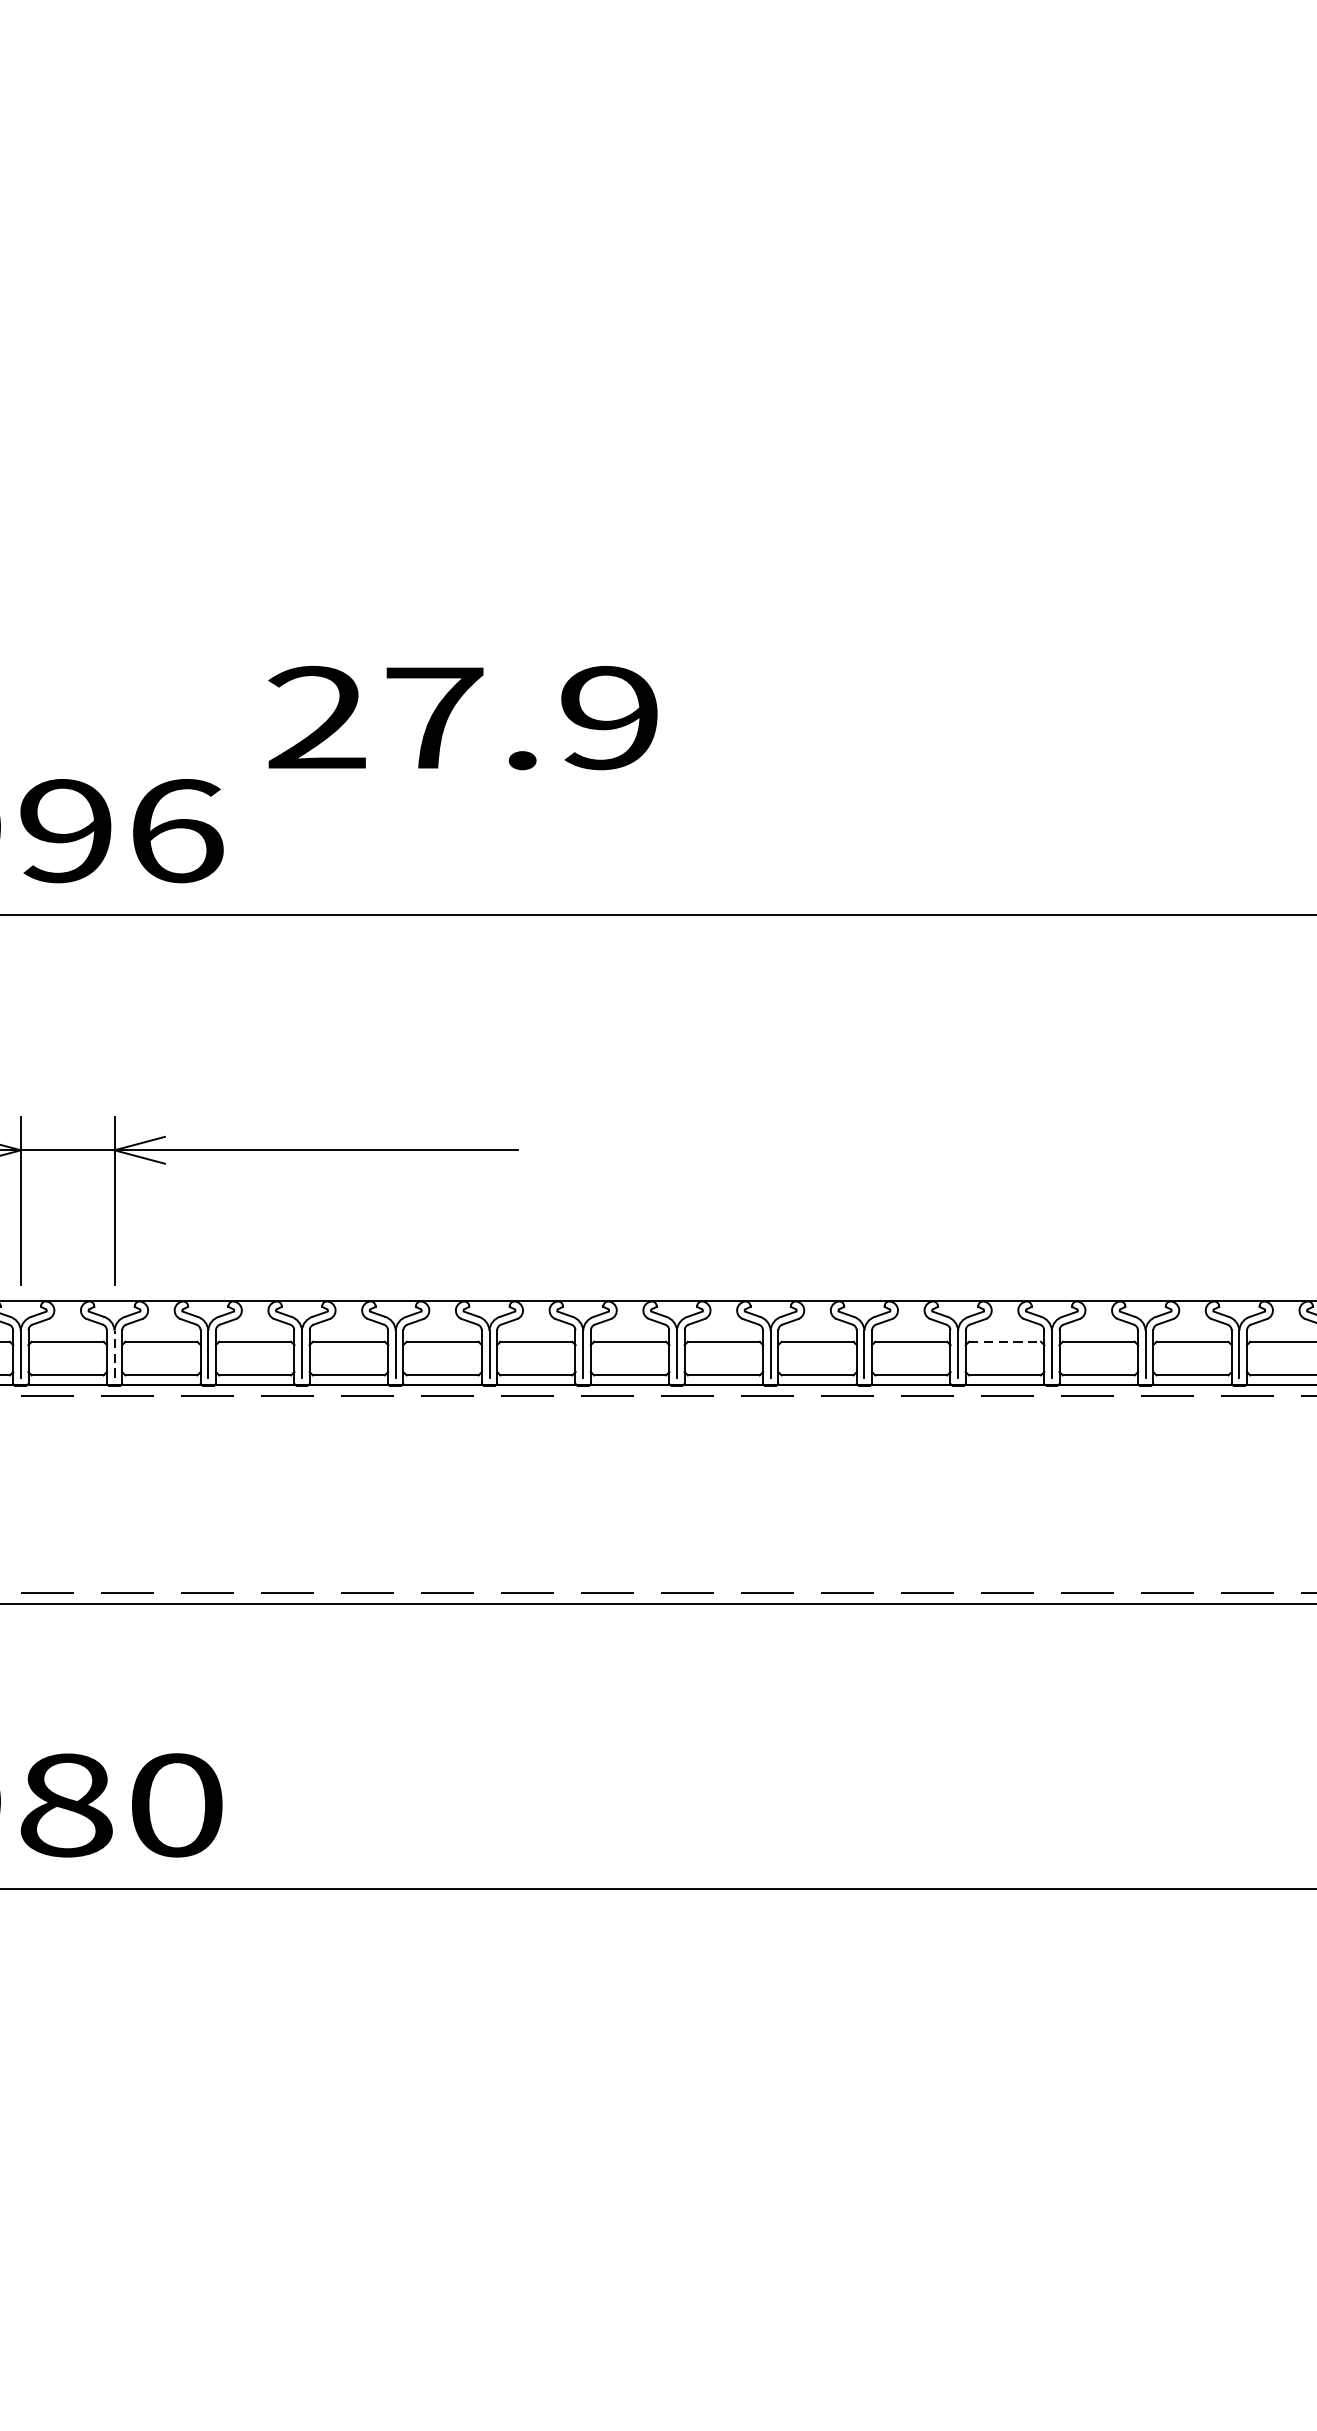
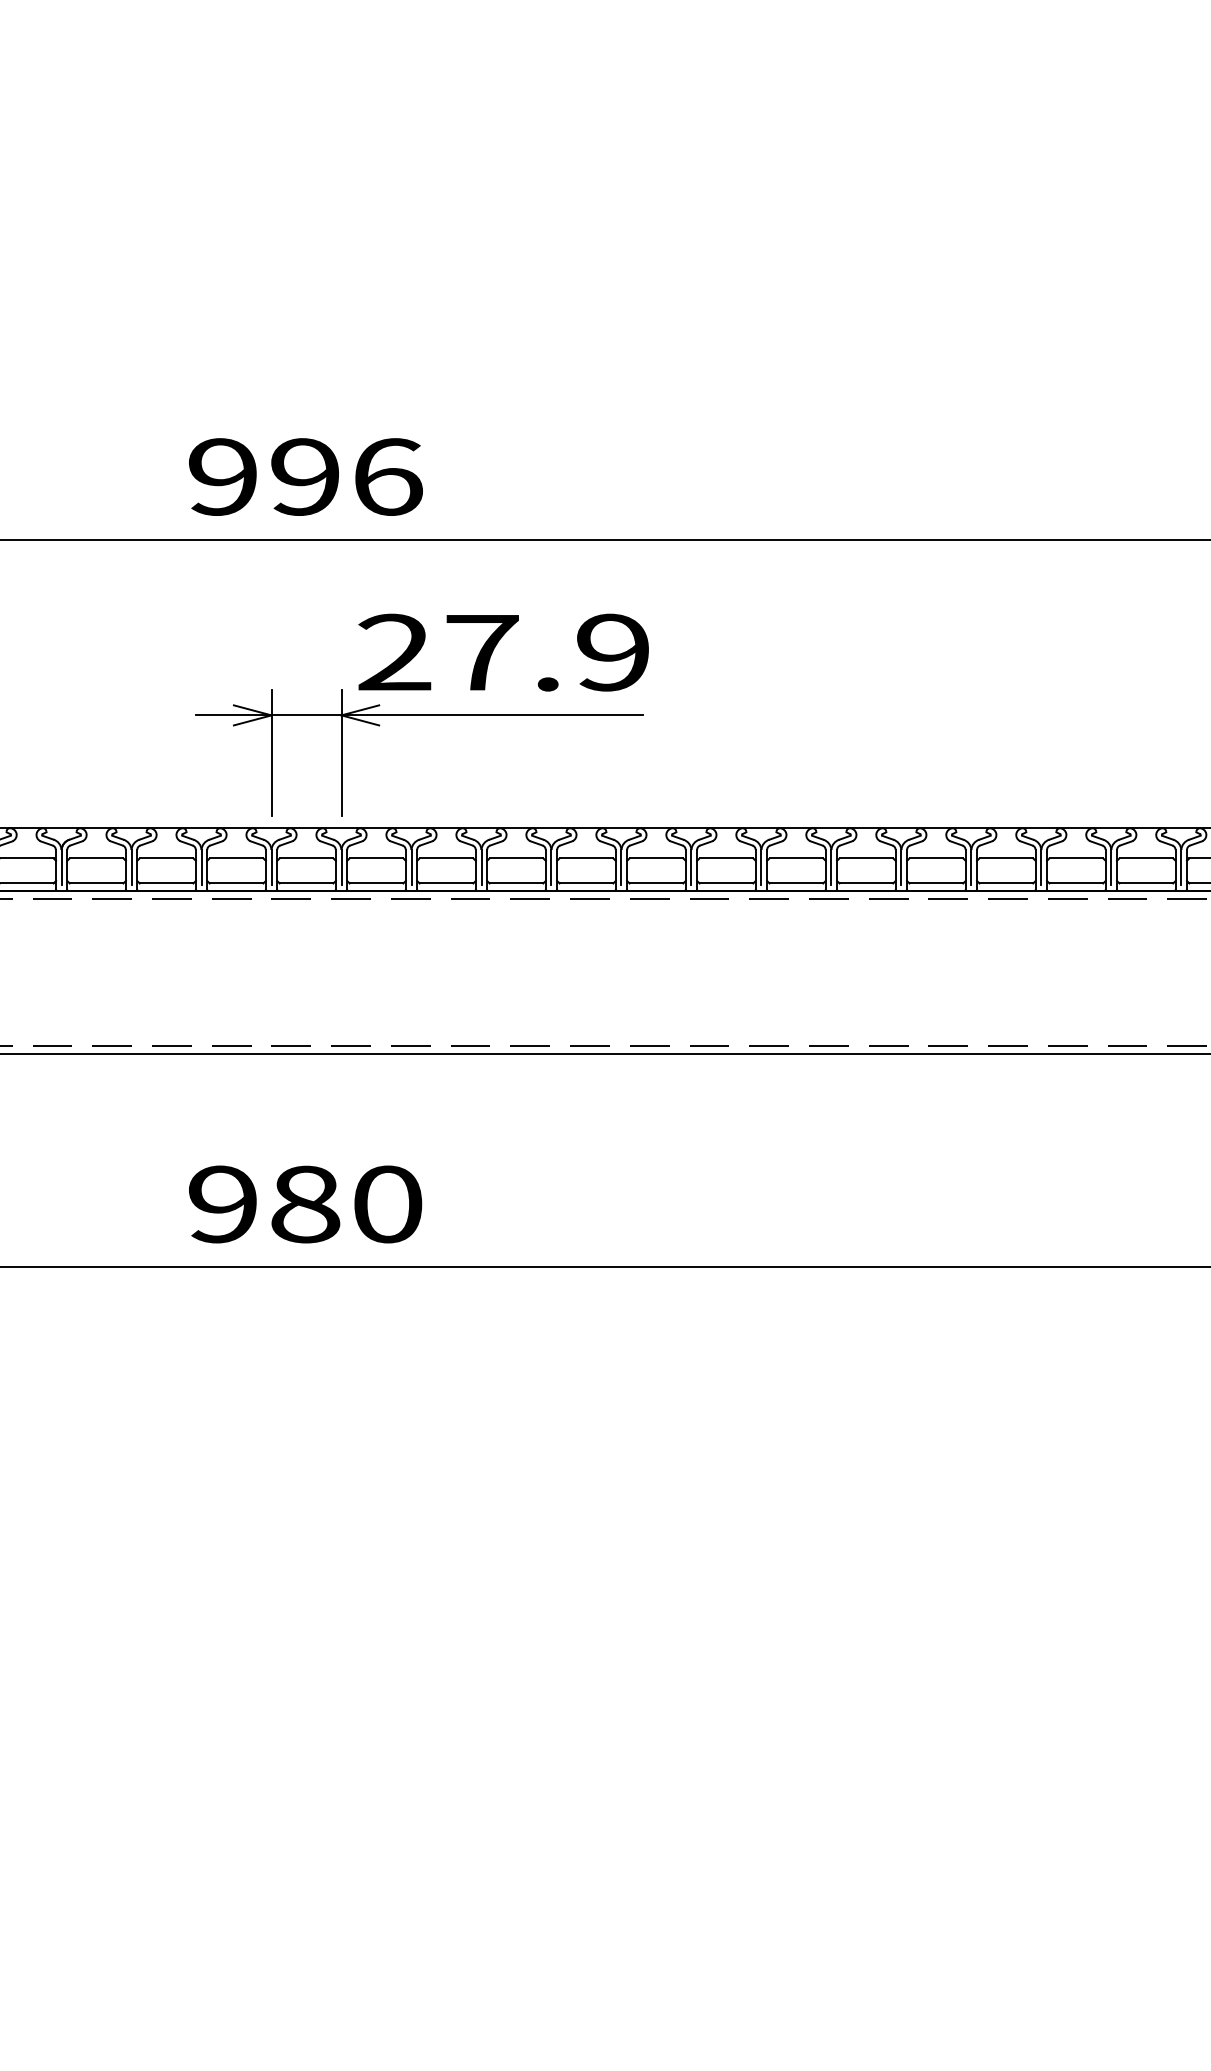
text: (462, 717) -> (503, 652), moved
line: (1005, 1341) -> (1006, 858), dashed -> solid
line: (114, 1354) -> (341, 867), dashed -> solid

